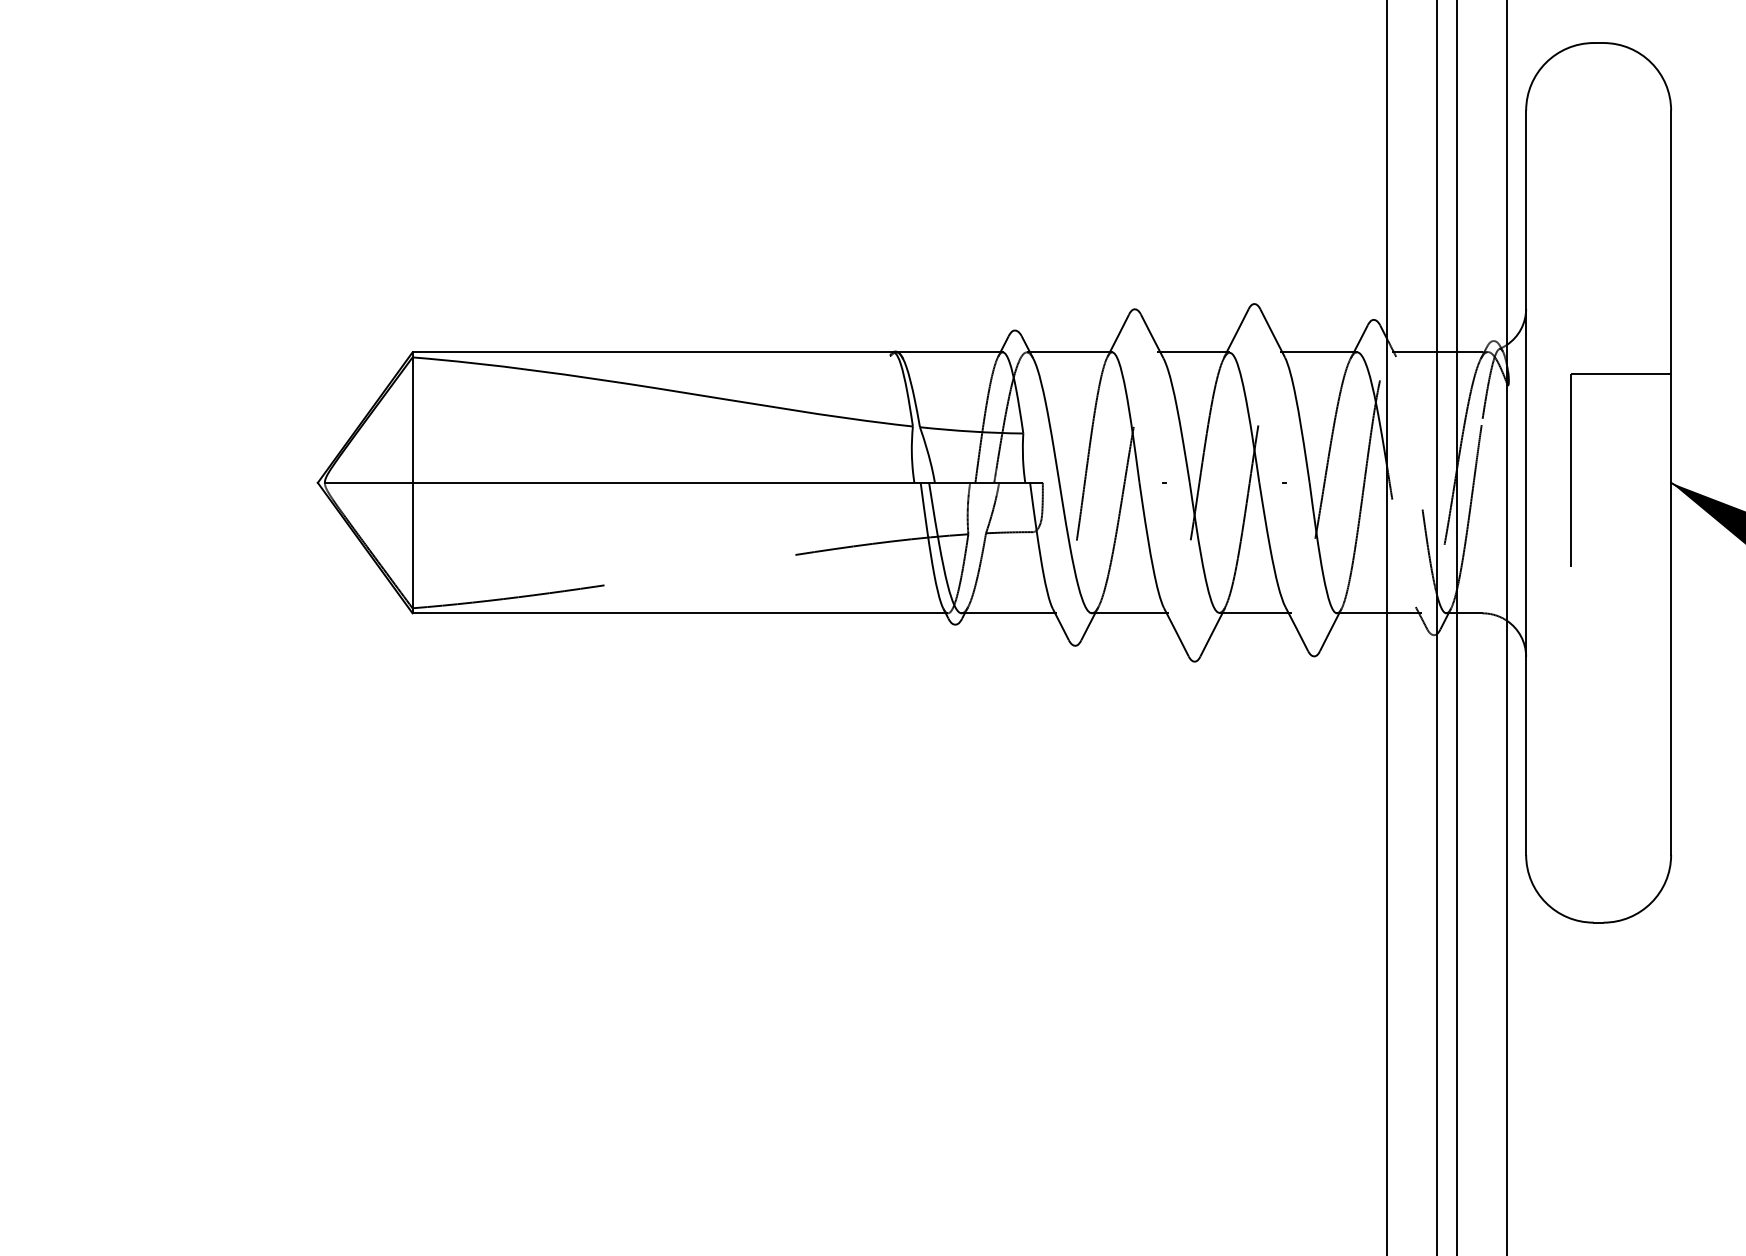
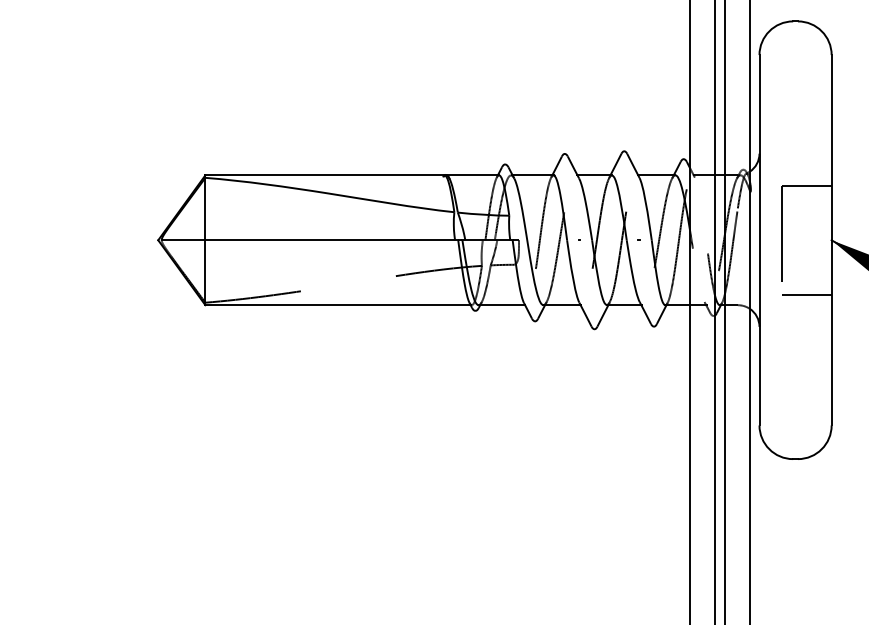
line: (1620, 591) -> (806, 294), added

